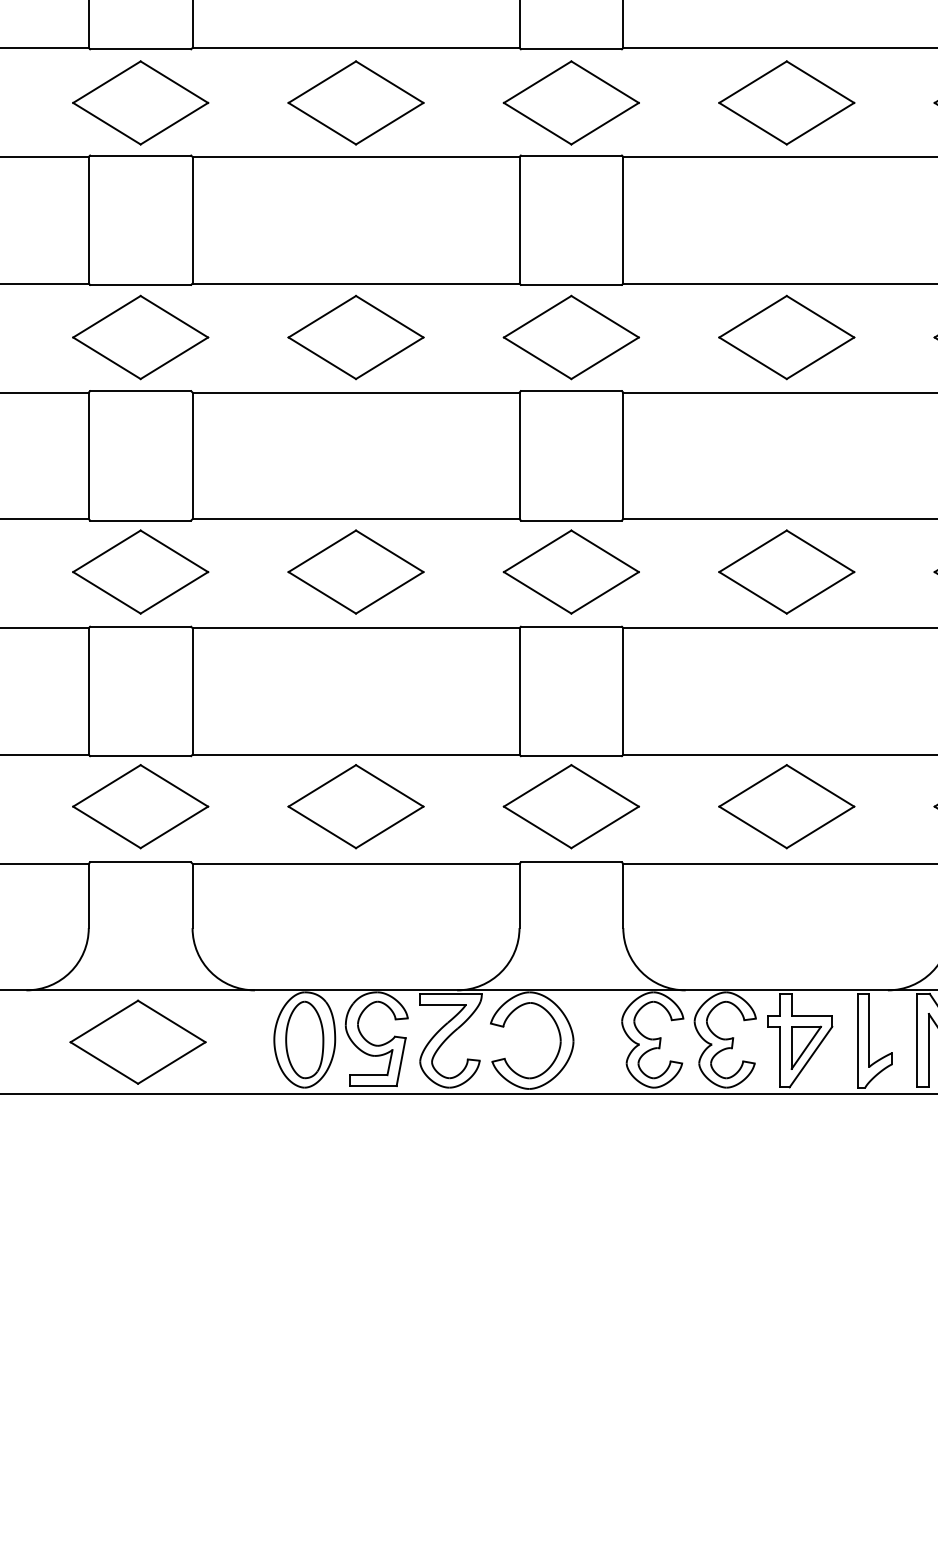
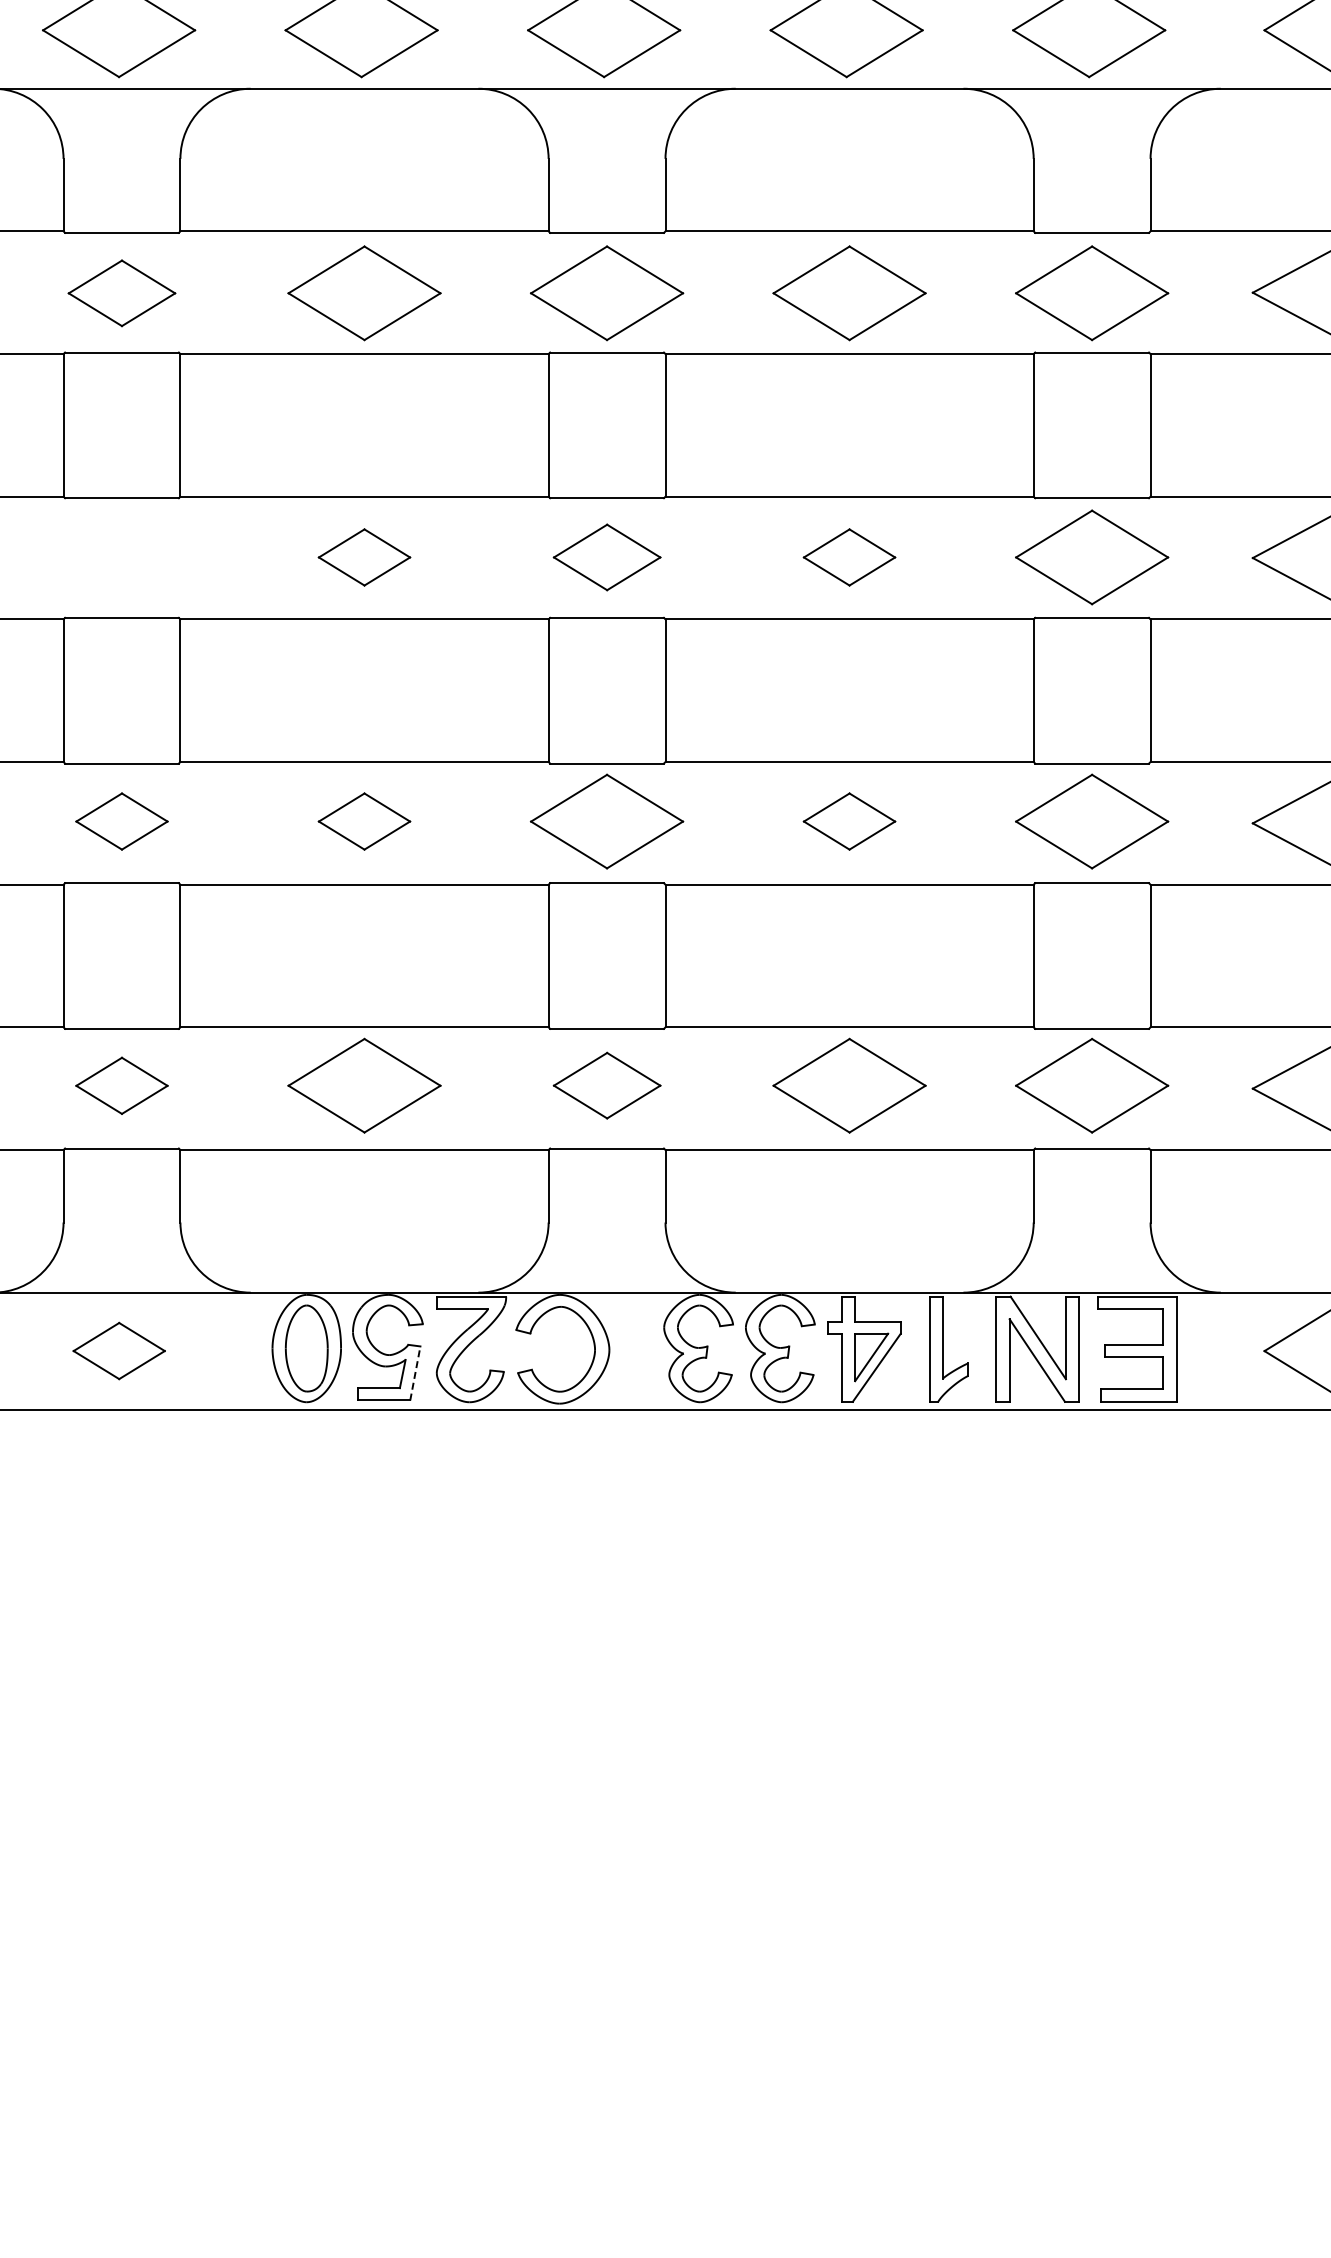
part: (140, 103) -> (121, 293), size x0.7
part: (140, 337) -> (121, 557), removed
part: (356, 337) -> (364, 557), size x0.6
part: (571, 337) -> (607, 557), size x0.7
part: (786, 337) -> (849, 557), size x0.6
part: (140, 571) -> (121, 821), size x0.6
part: (356, 571) -> (364, 821), size x0.6
part: (786, 571) -> (849, 821), size x0.6
part: (140, 806) -> (121, 1085), size x0.6
part: (571, 806) -> (607, 1085), size x0.7
part: (138, 1041) -> (119, 1350), size x0.6
line: (401, 1061) -> (415, 1372), solid -> dashed

